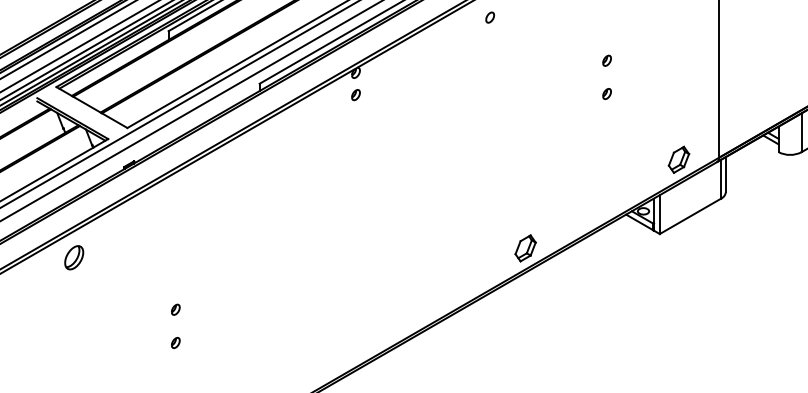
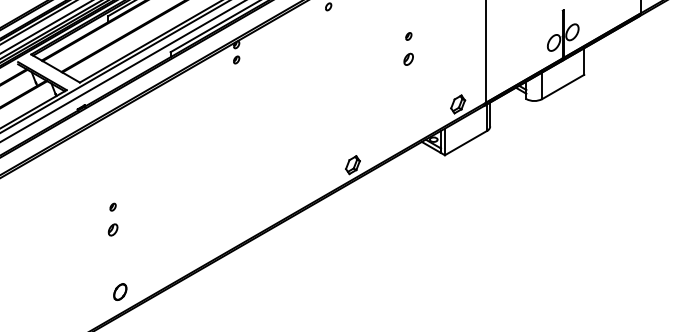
part: (606, 92) -> (408, 58), size x1.6
part: (74, 257) -> (43, 171), removed
part: (174, 342) -> (112, 229), size x1.6

